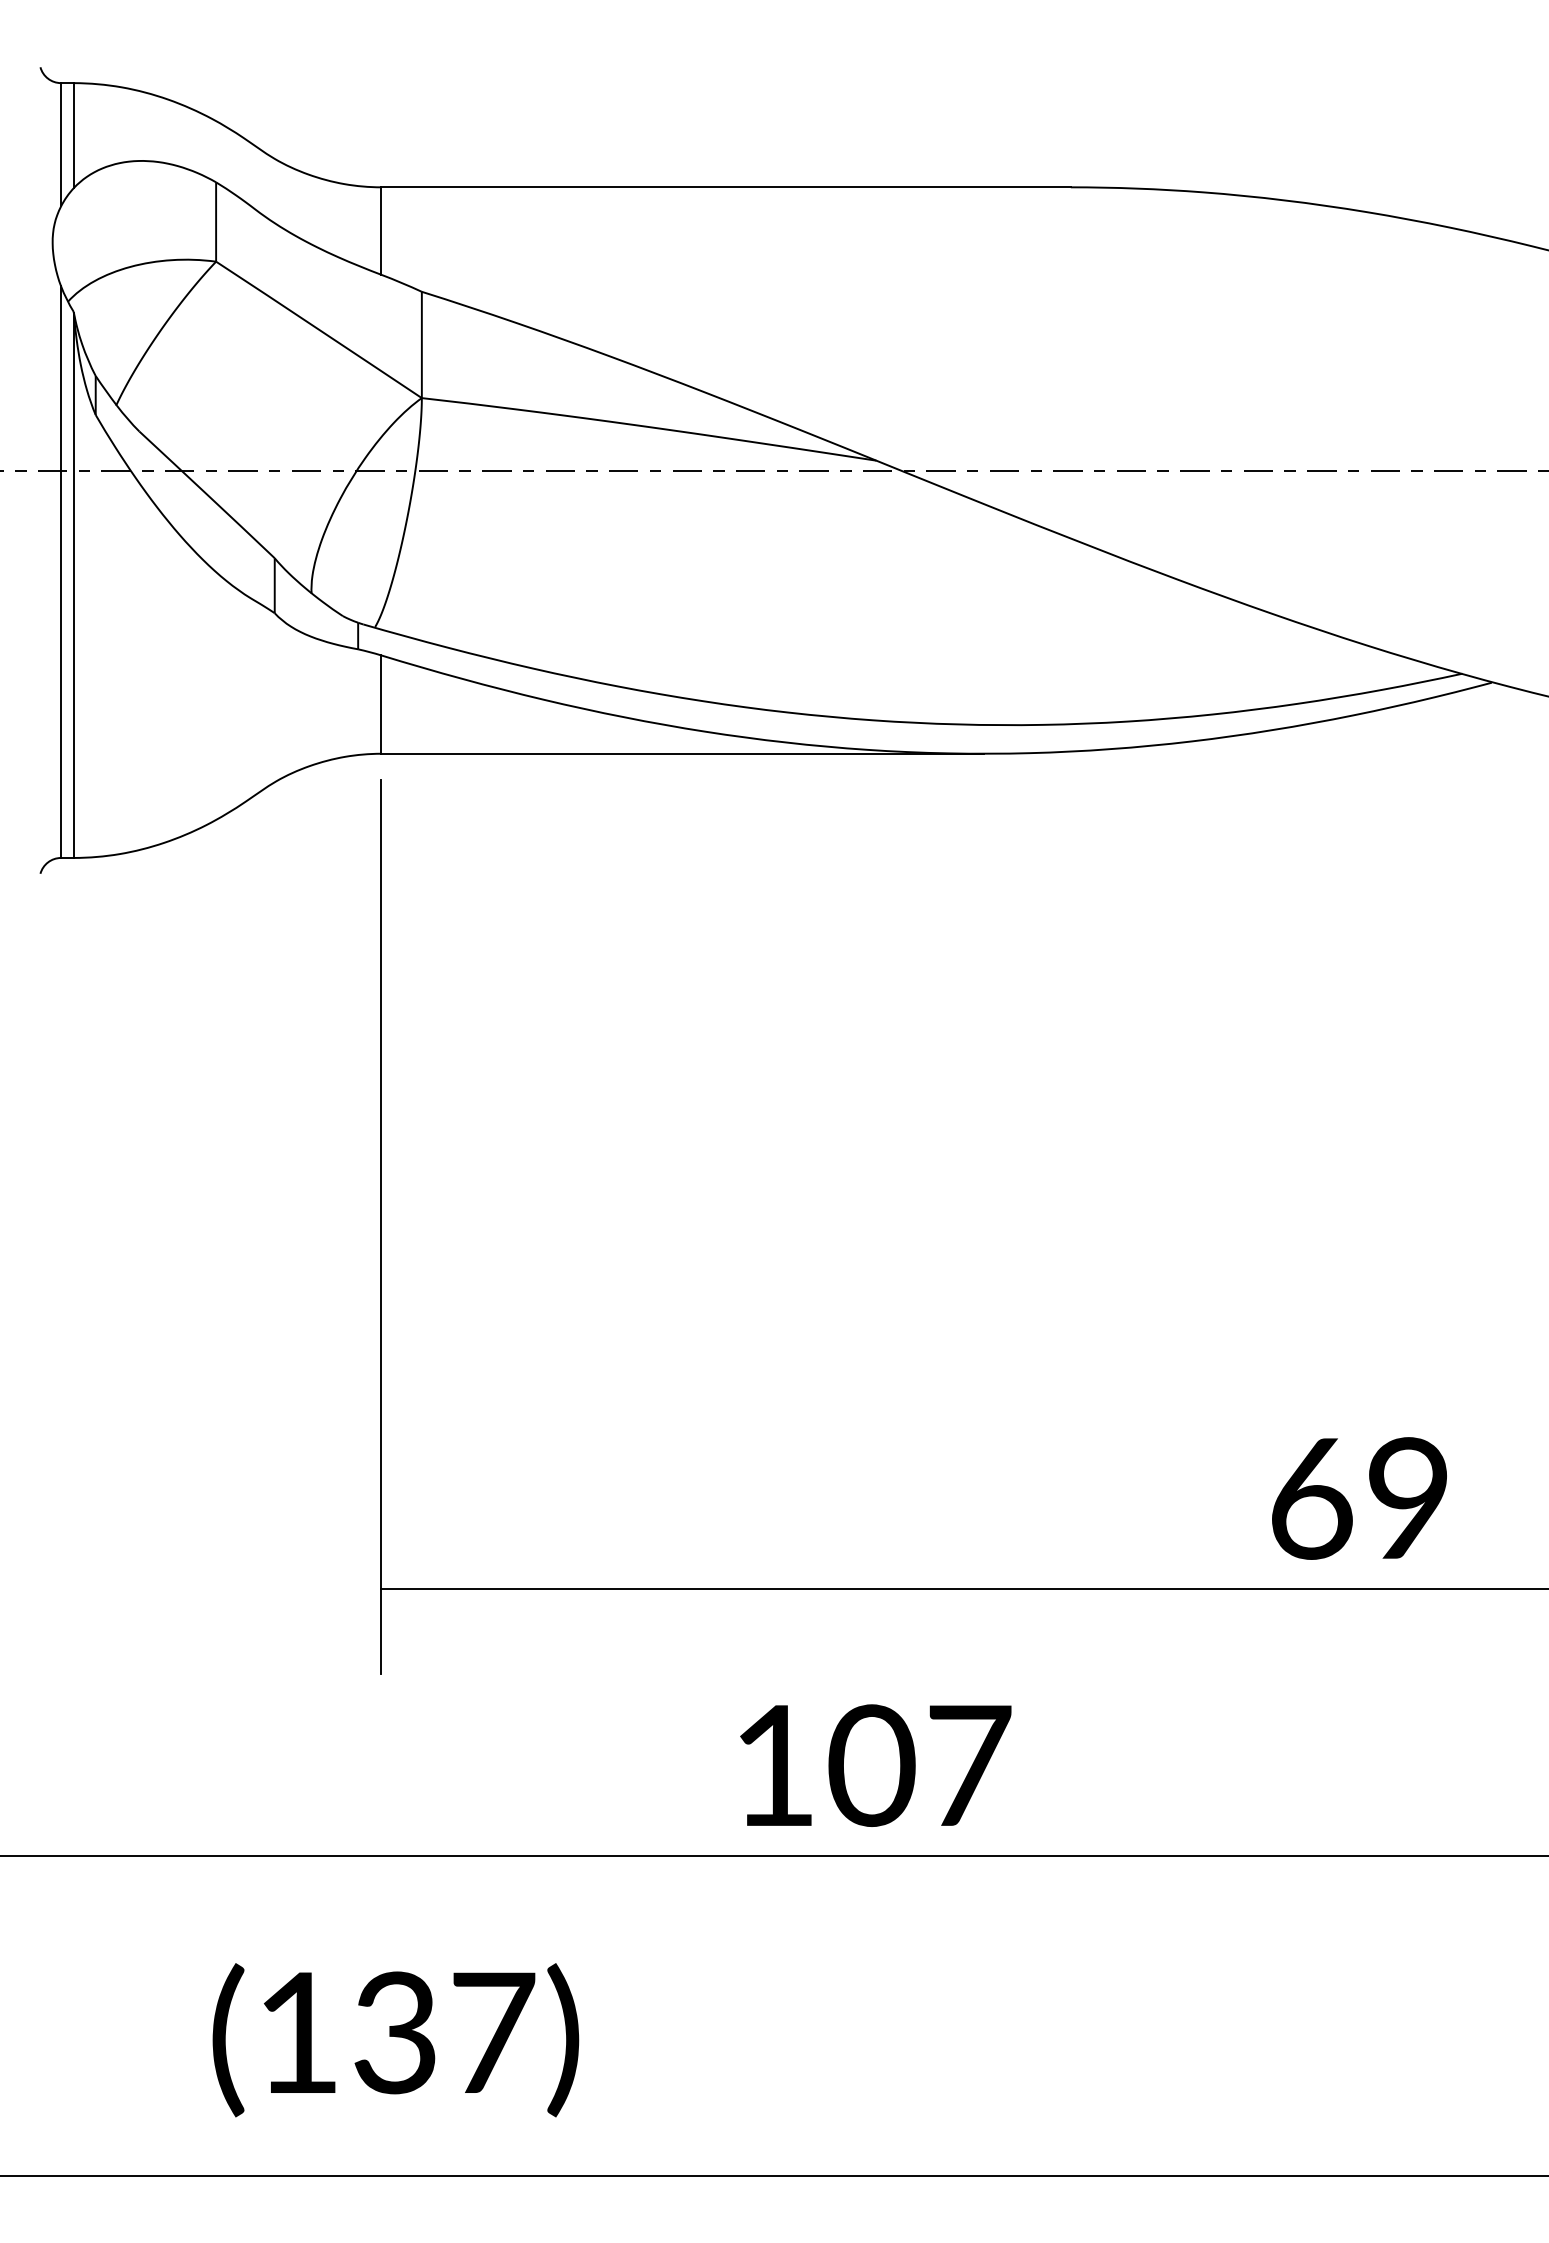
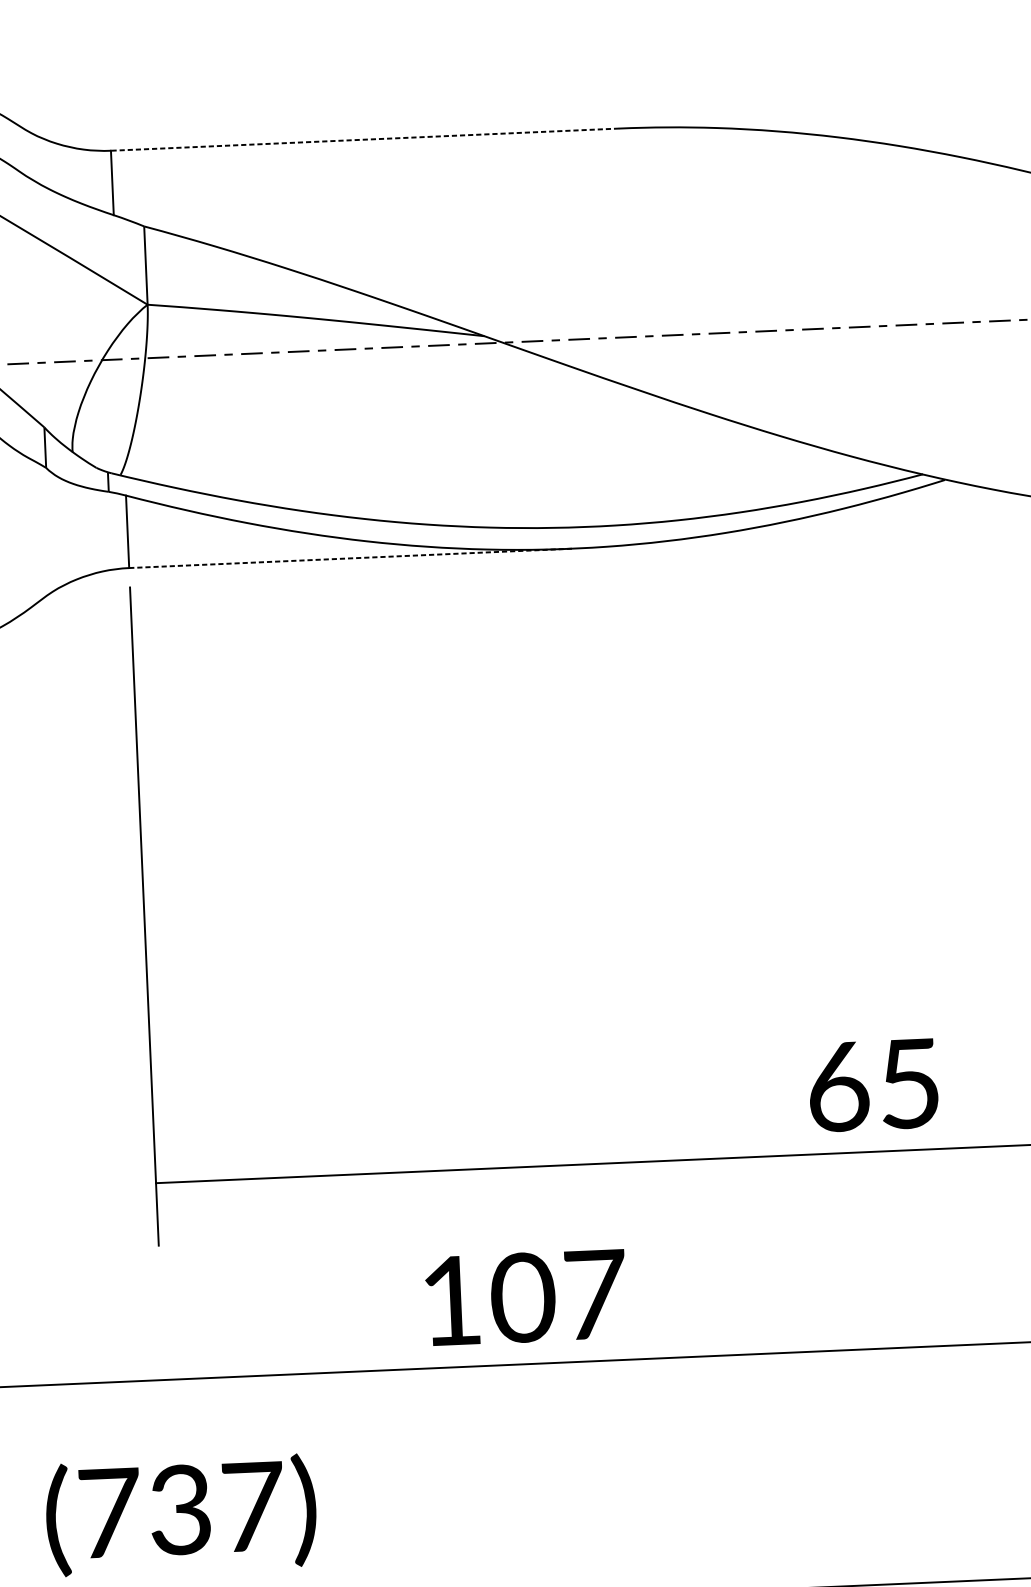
line: (726, 187) -> (365, 139), solid -> dashed
line: (683, 753) -> (351, 558), solid -> dashed
text: (1407, 1498) -> (909, 1083), 69 -> 65
text: (299, 2032) -> (110, 1512), (137) -> (737)

